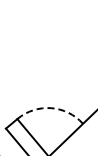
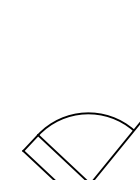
arc: (51, 108) -> (85, 113), dashed -> solid

